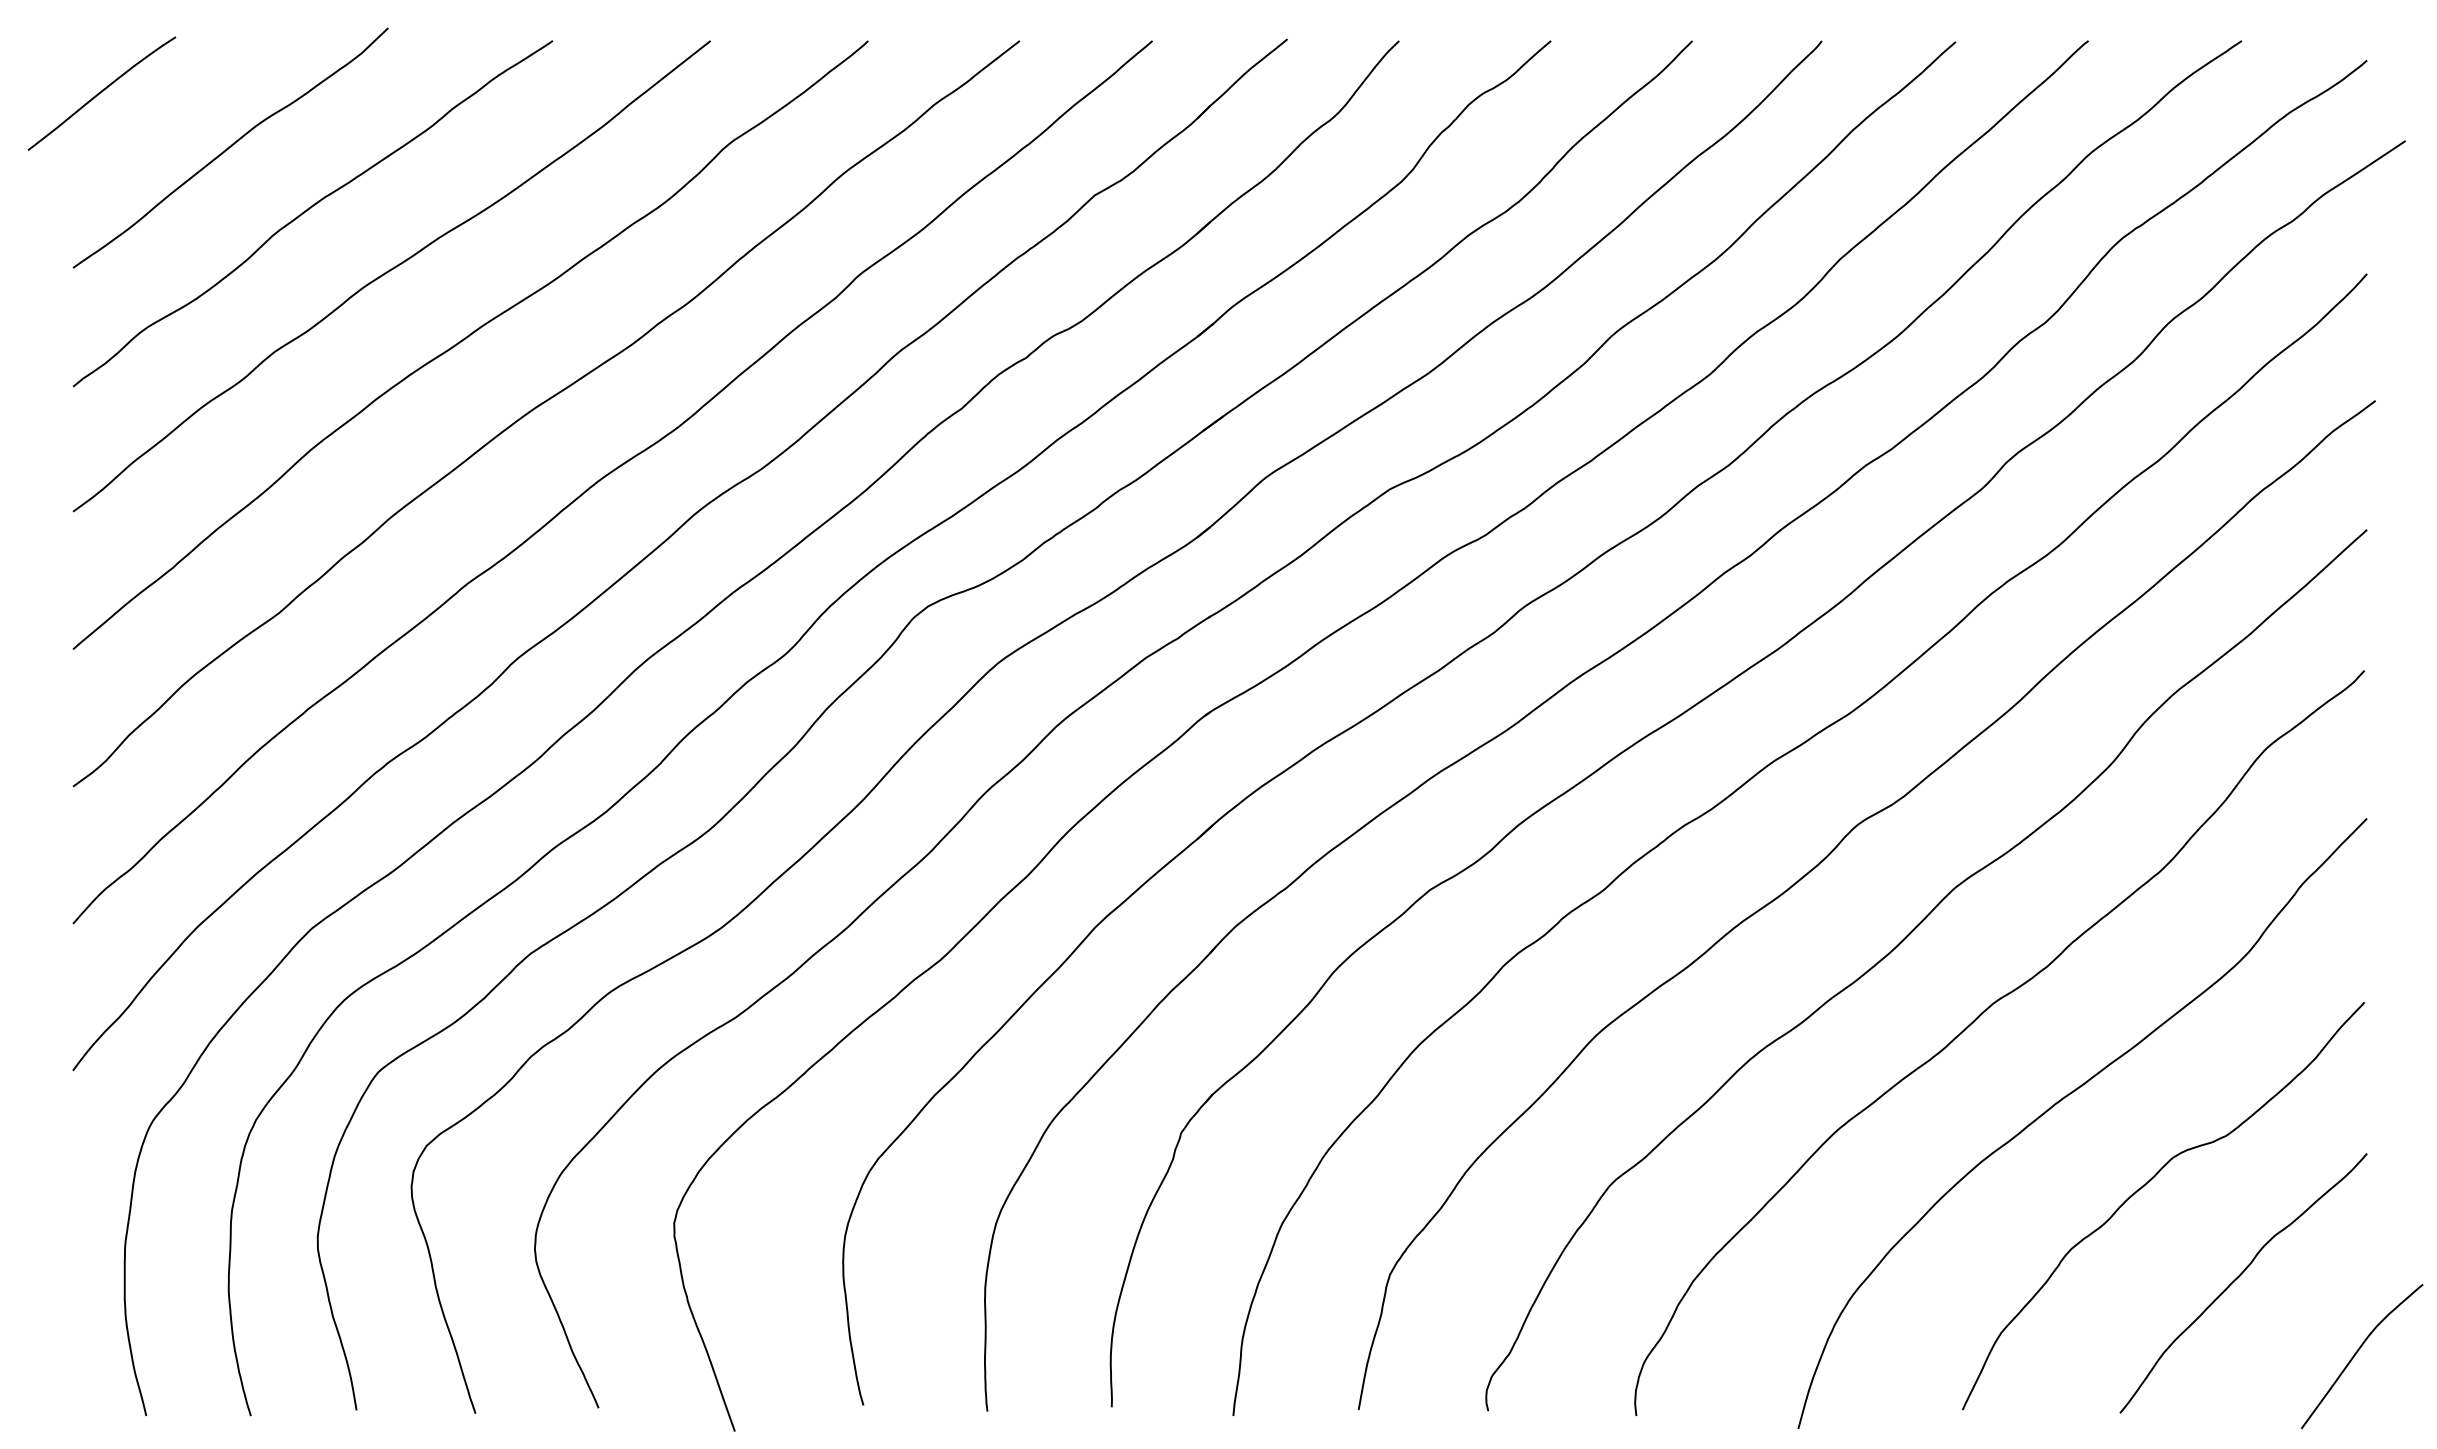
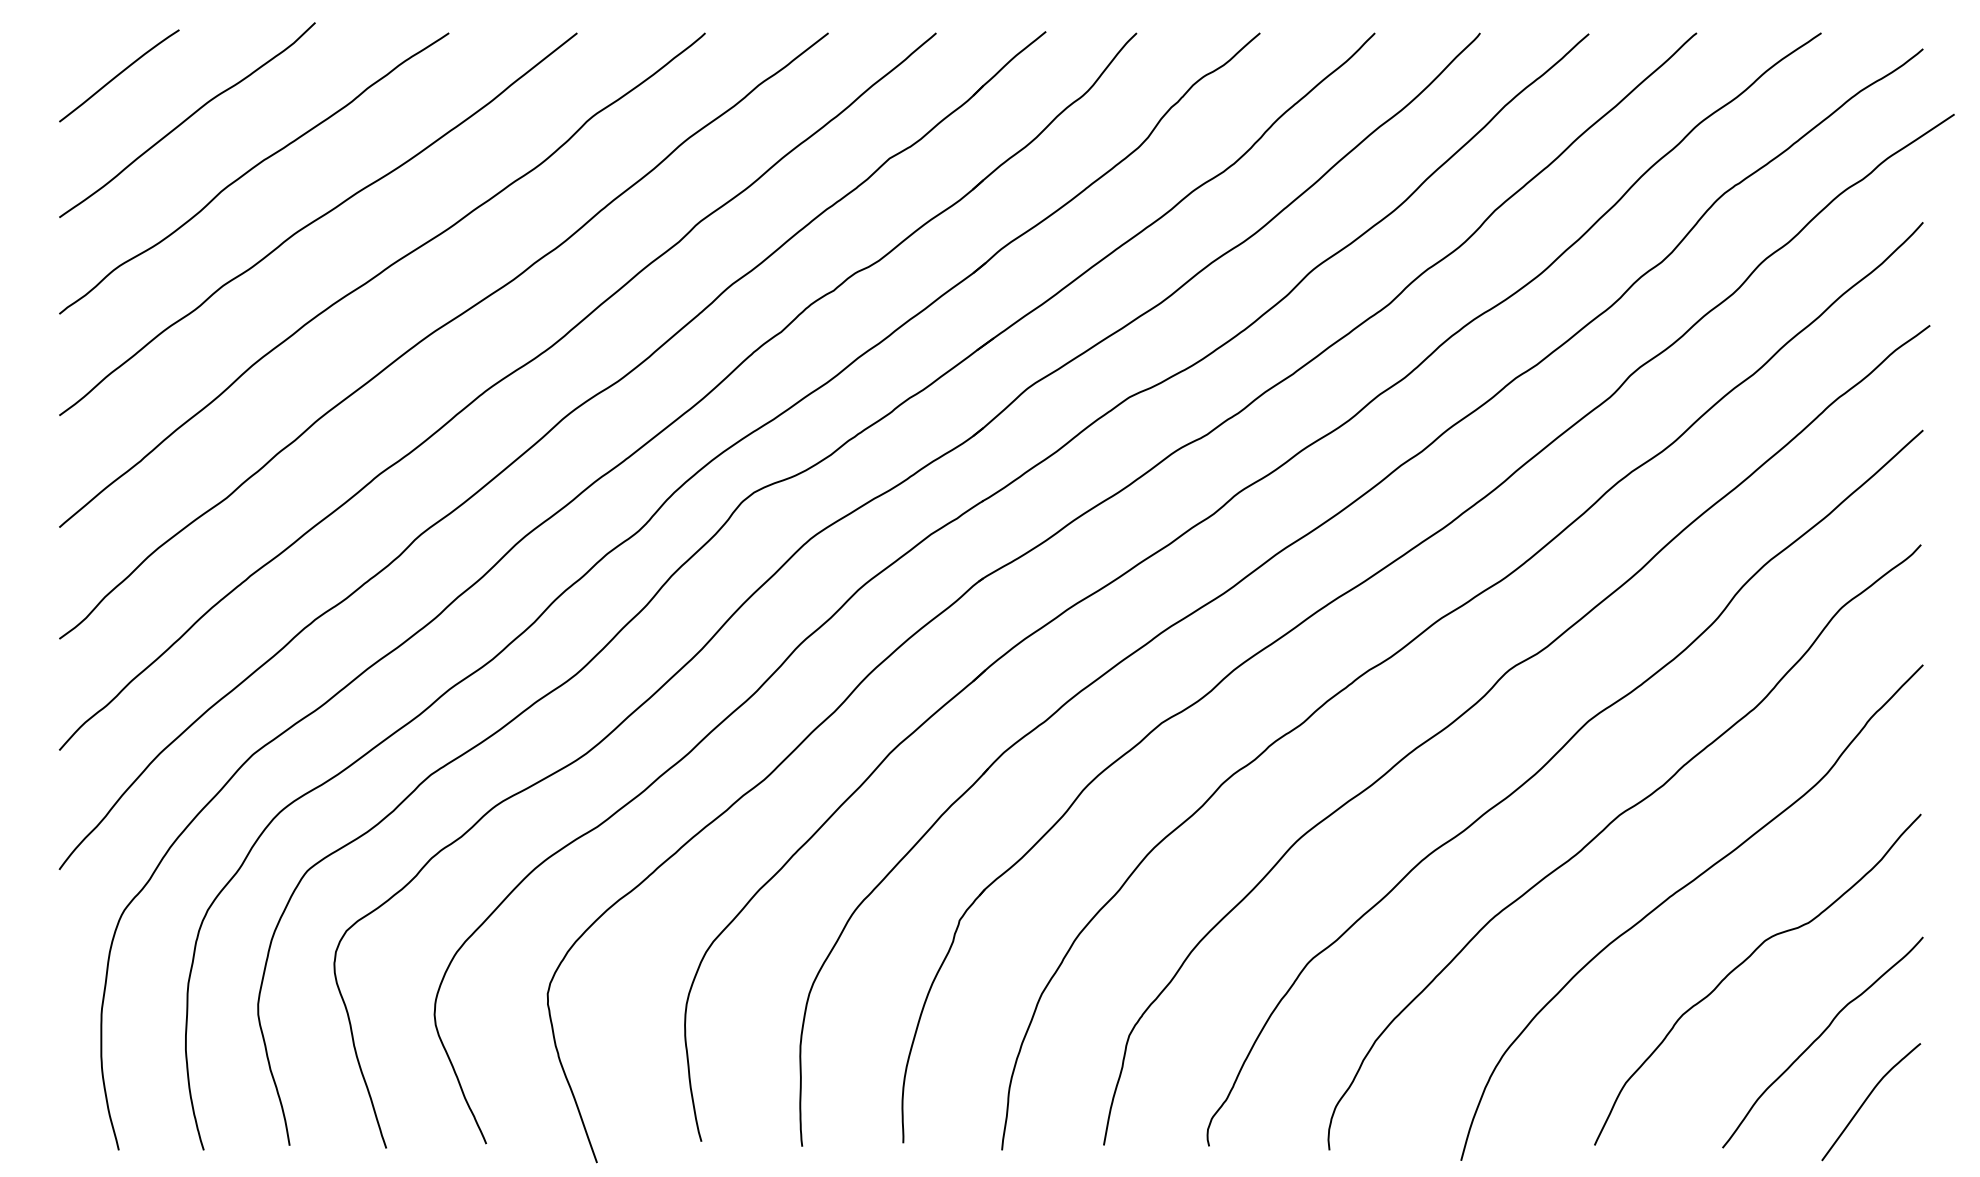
curve: (101, 92) -> (119, 75), moved
curve: (2356, 1354) -> (1866, 1100), moved

